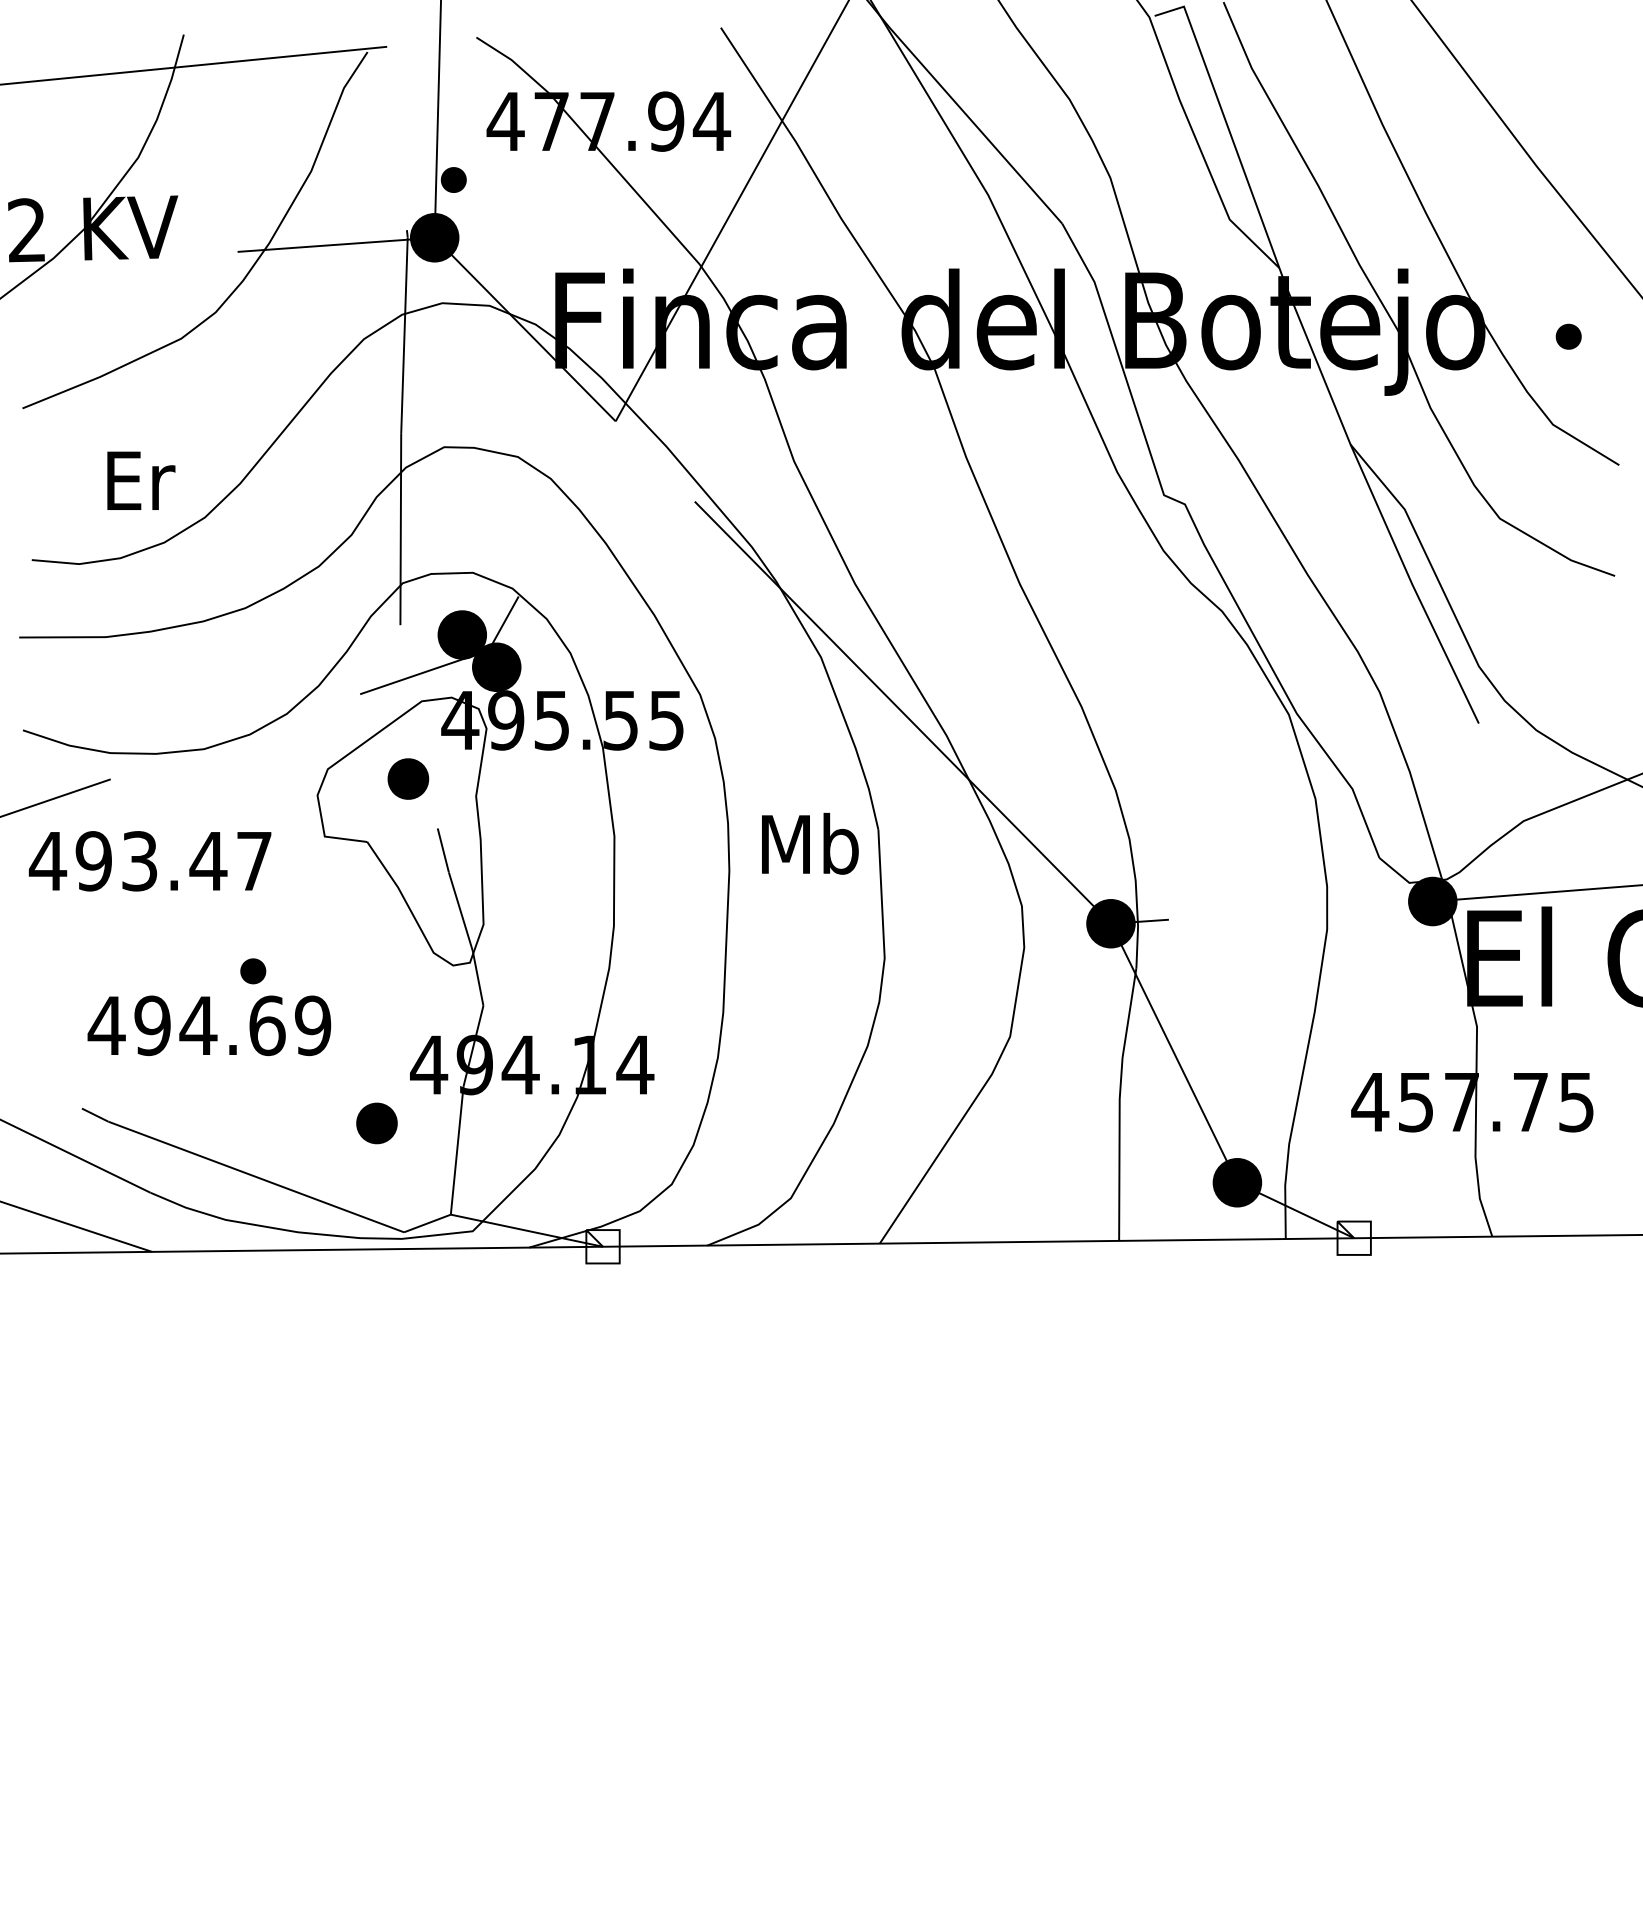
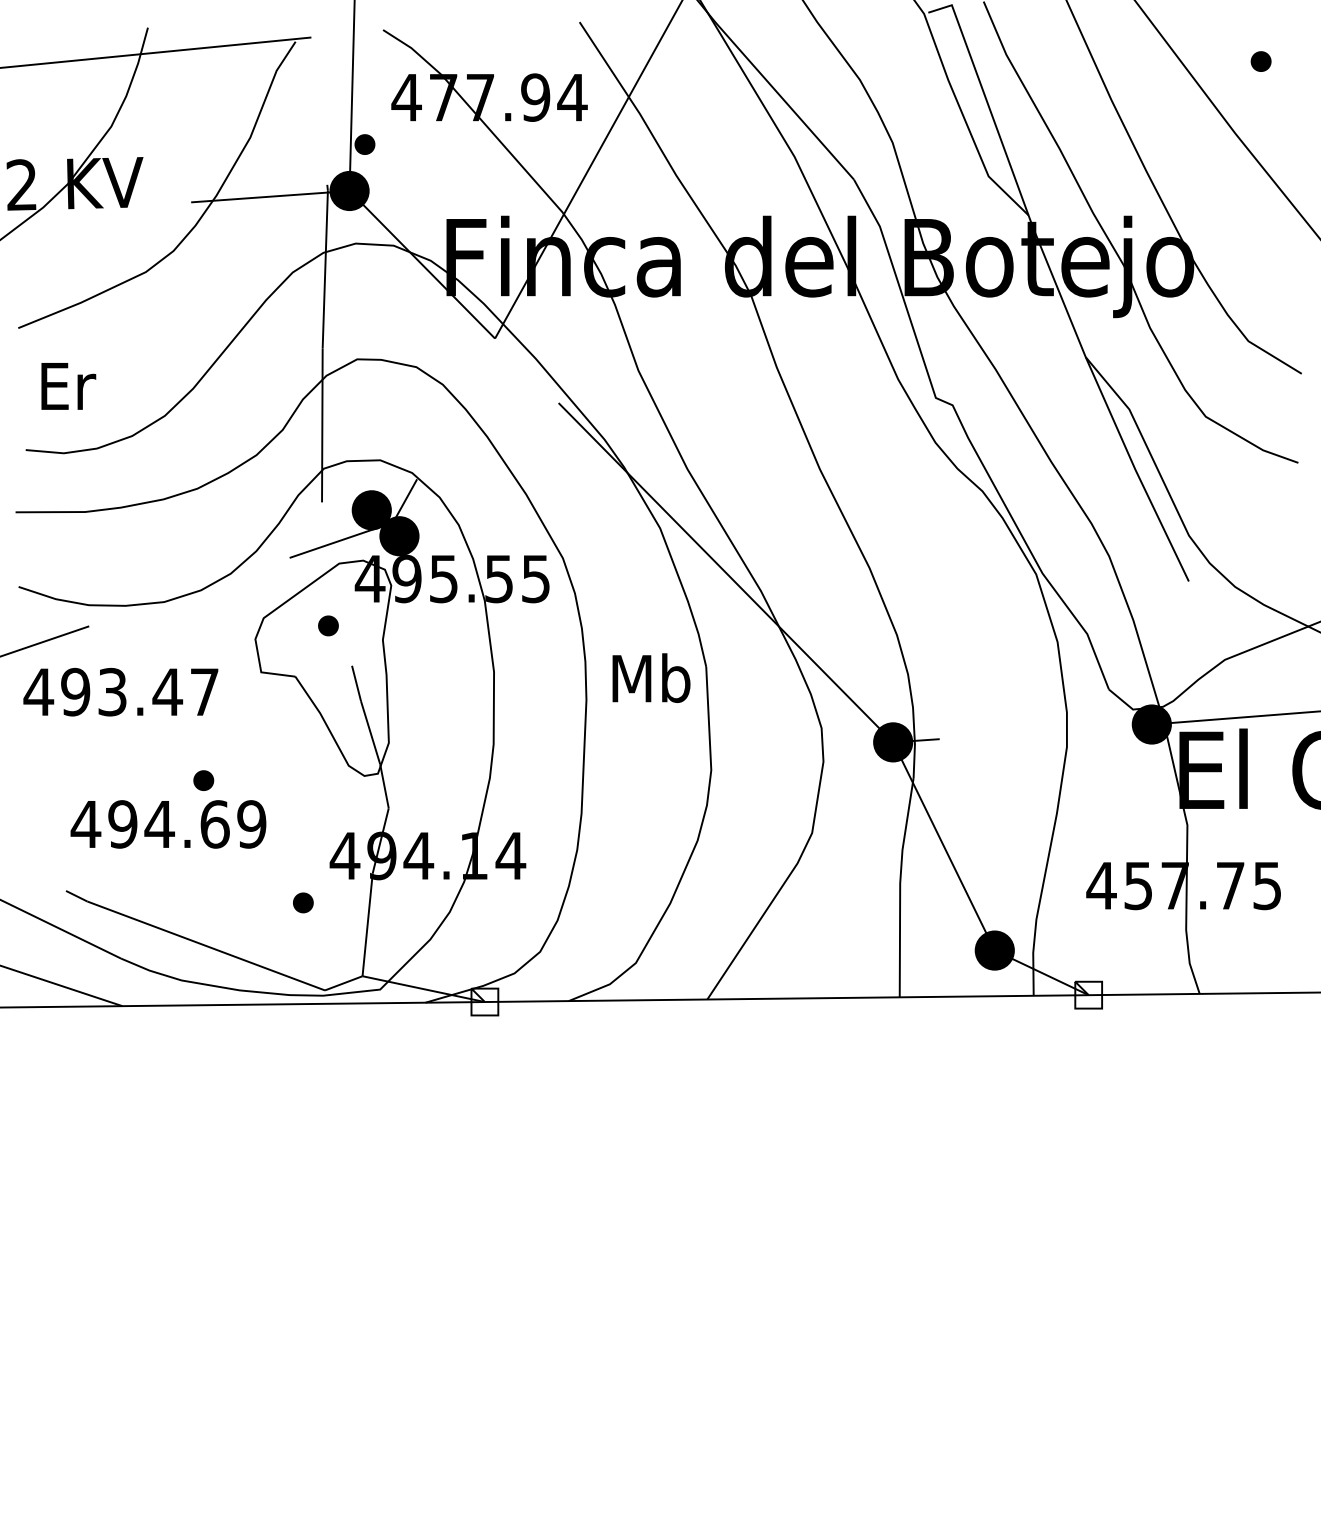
part: (1568, 336) -> (1260, 61), moved
text: (141, 480) -> (68, 386), moved
part: (408, 778) -> (328, 625), size x0.62
part: (377, 1123) -> (303, 902), size x0.62

